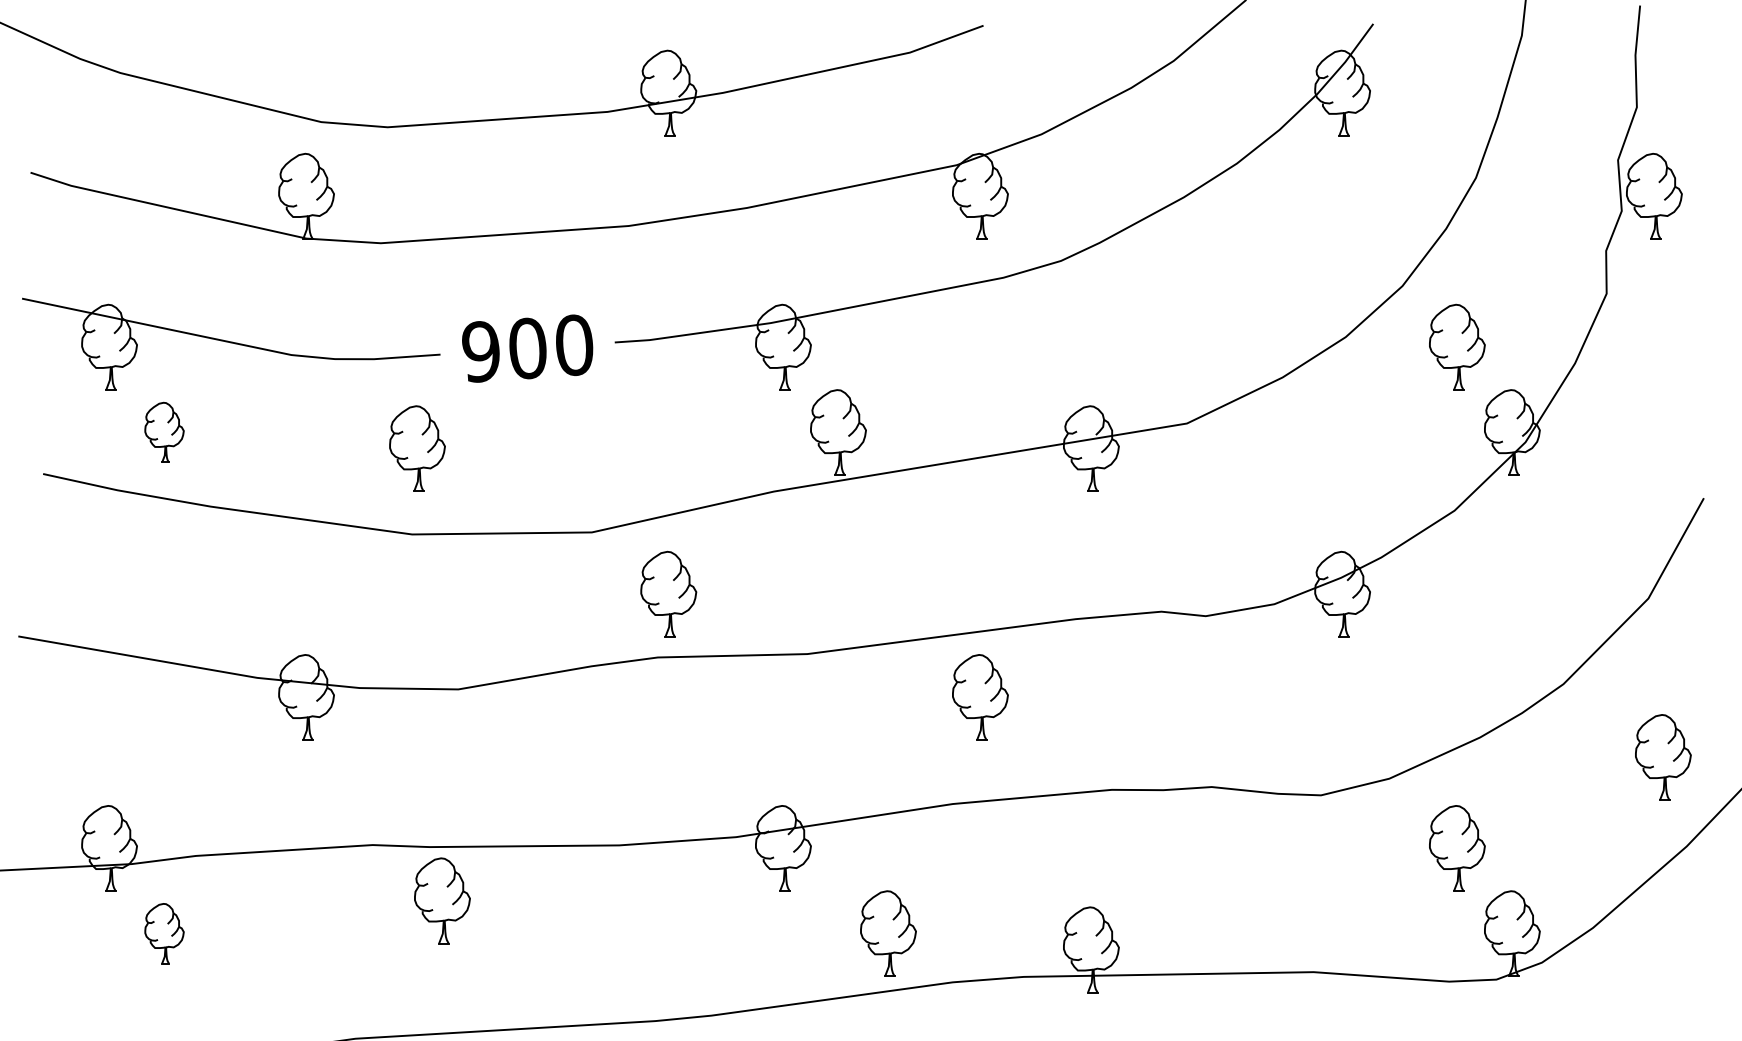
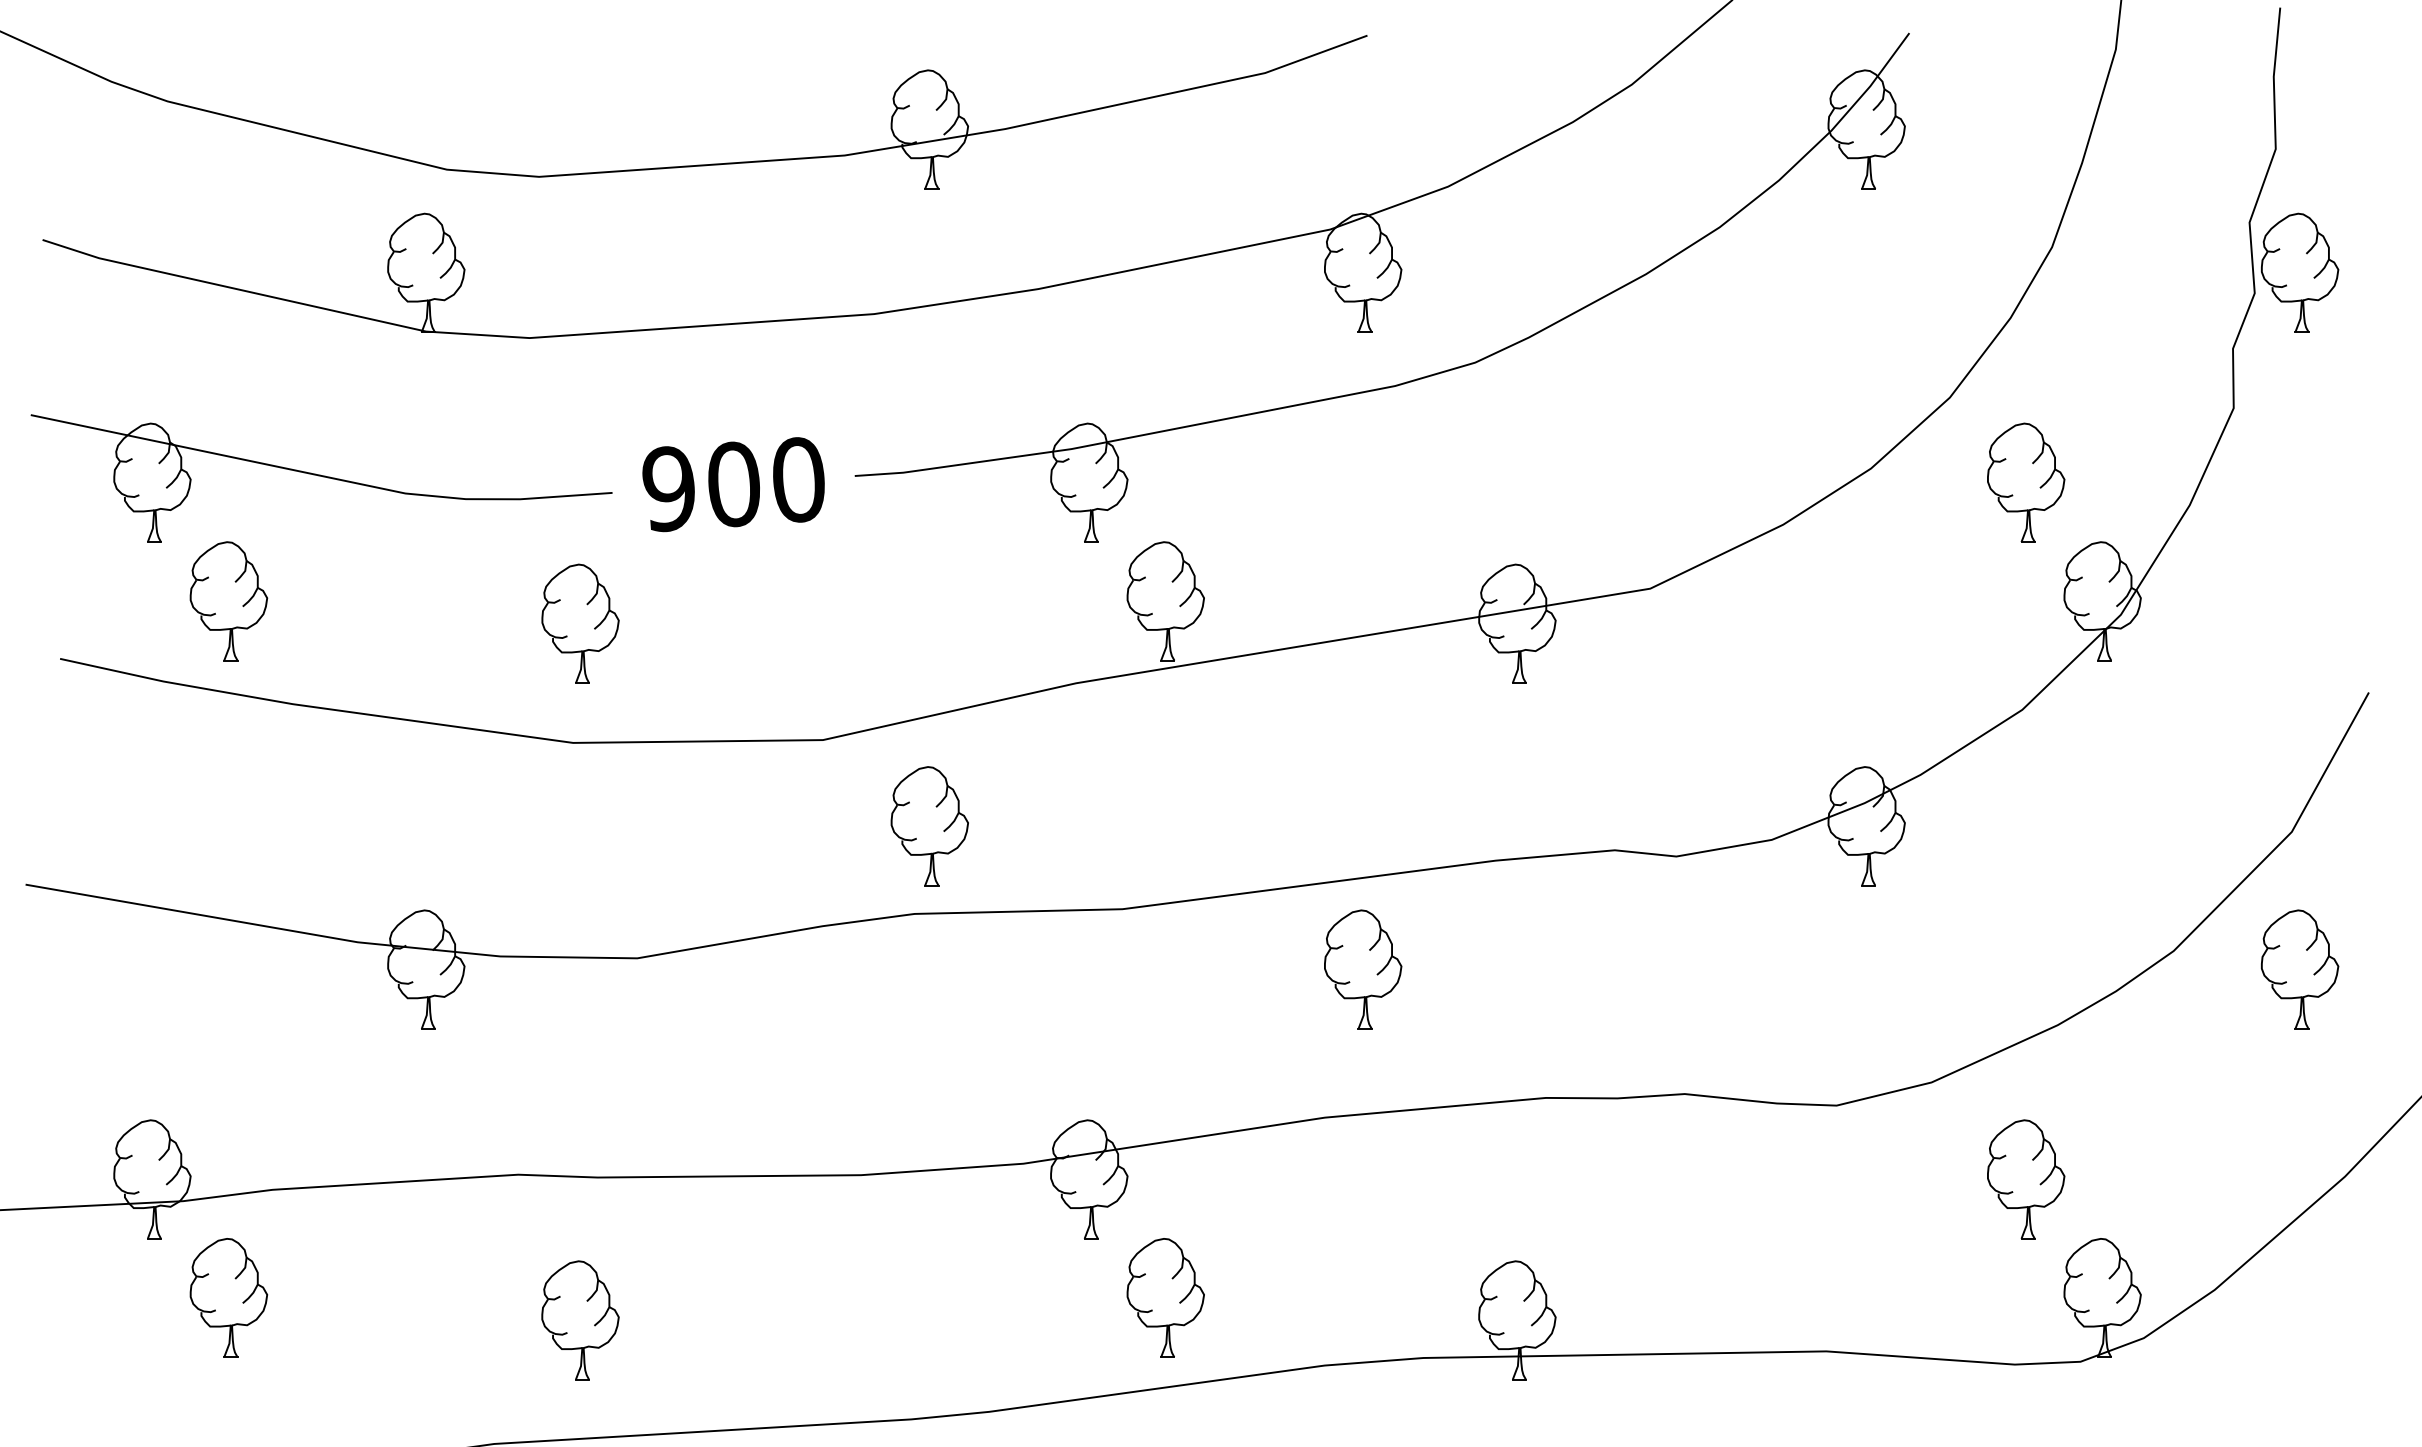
part: (164, 432) -> (228, 601), size x1.43
part: (1663, 757) -> (2300, 969), moved
part: (442, 900) -> (580, 1319), moved
part: (164, 933) -> (228, 1297), size x1.43
part: (888, 933) -> (1165, 1297), moved

